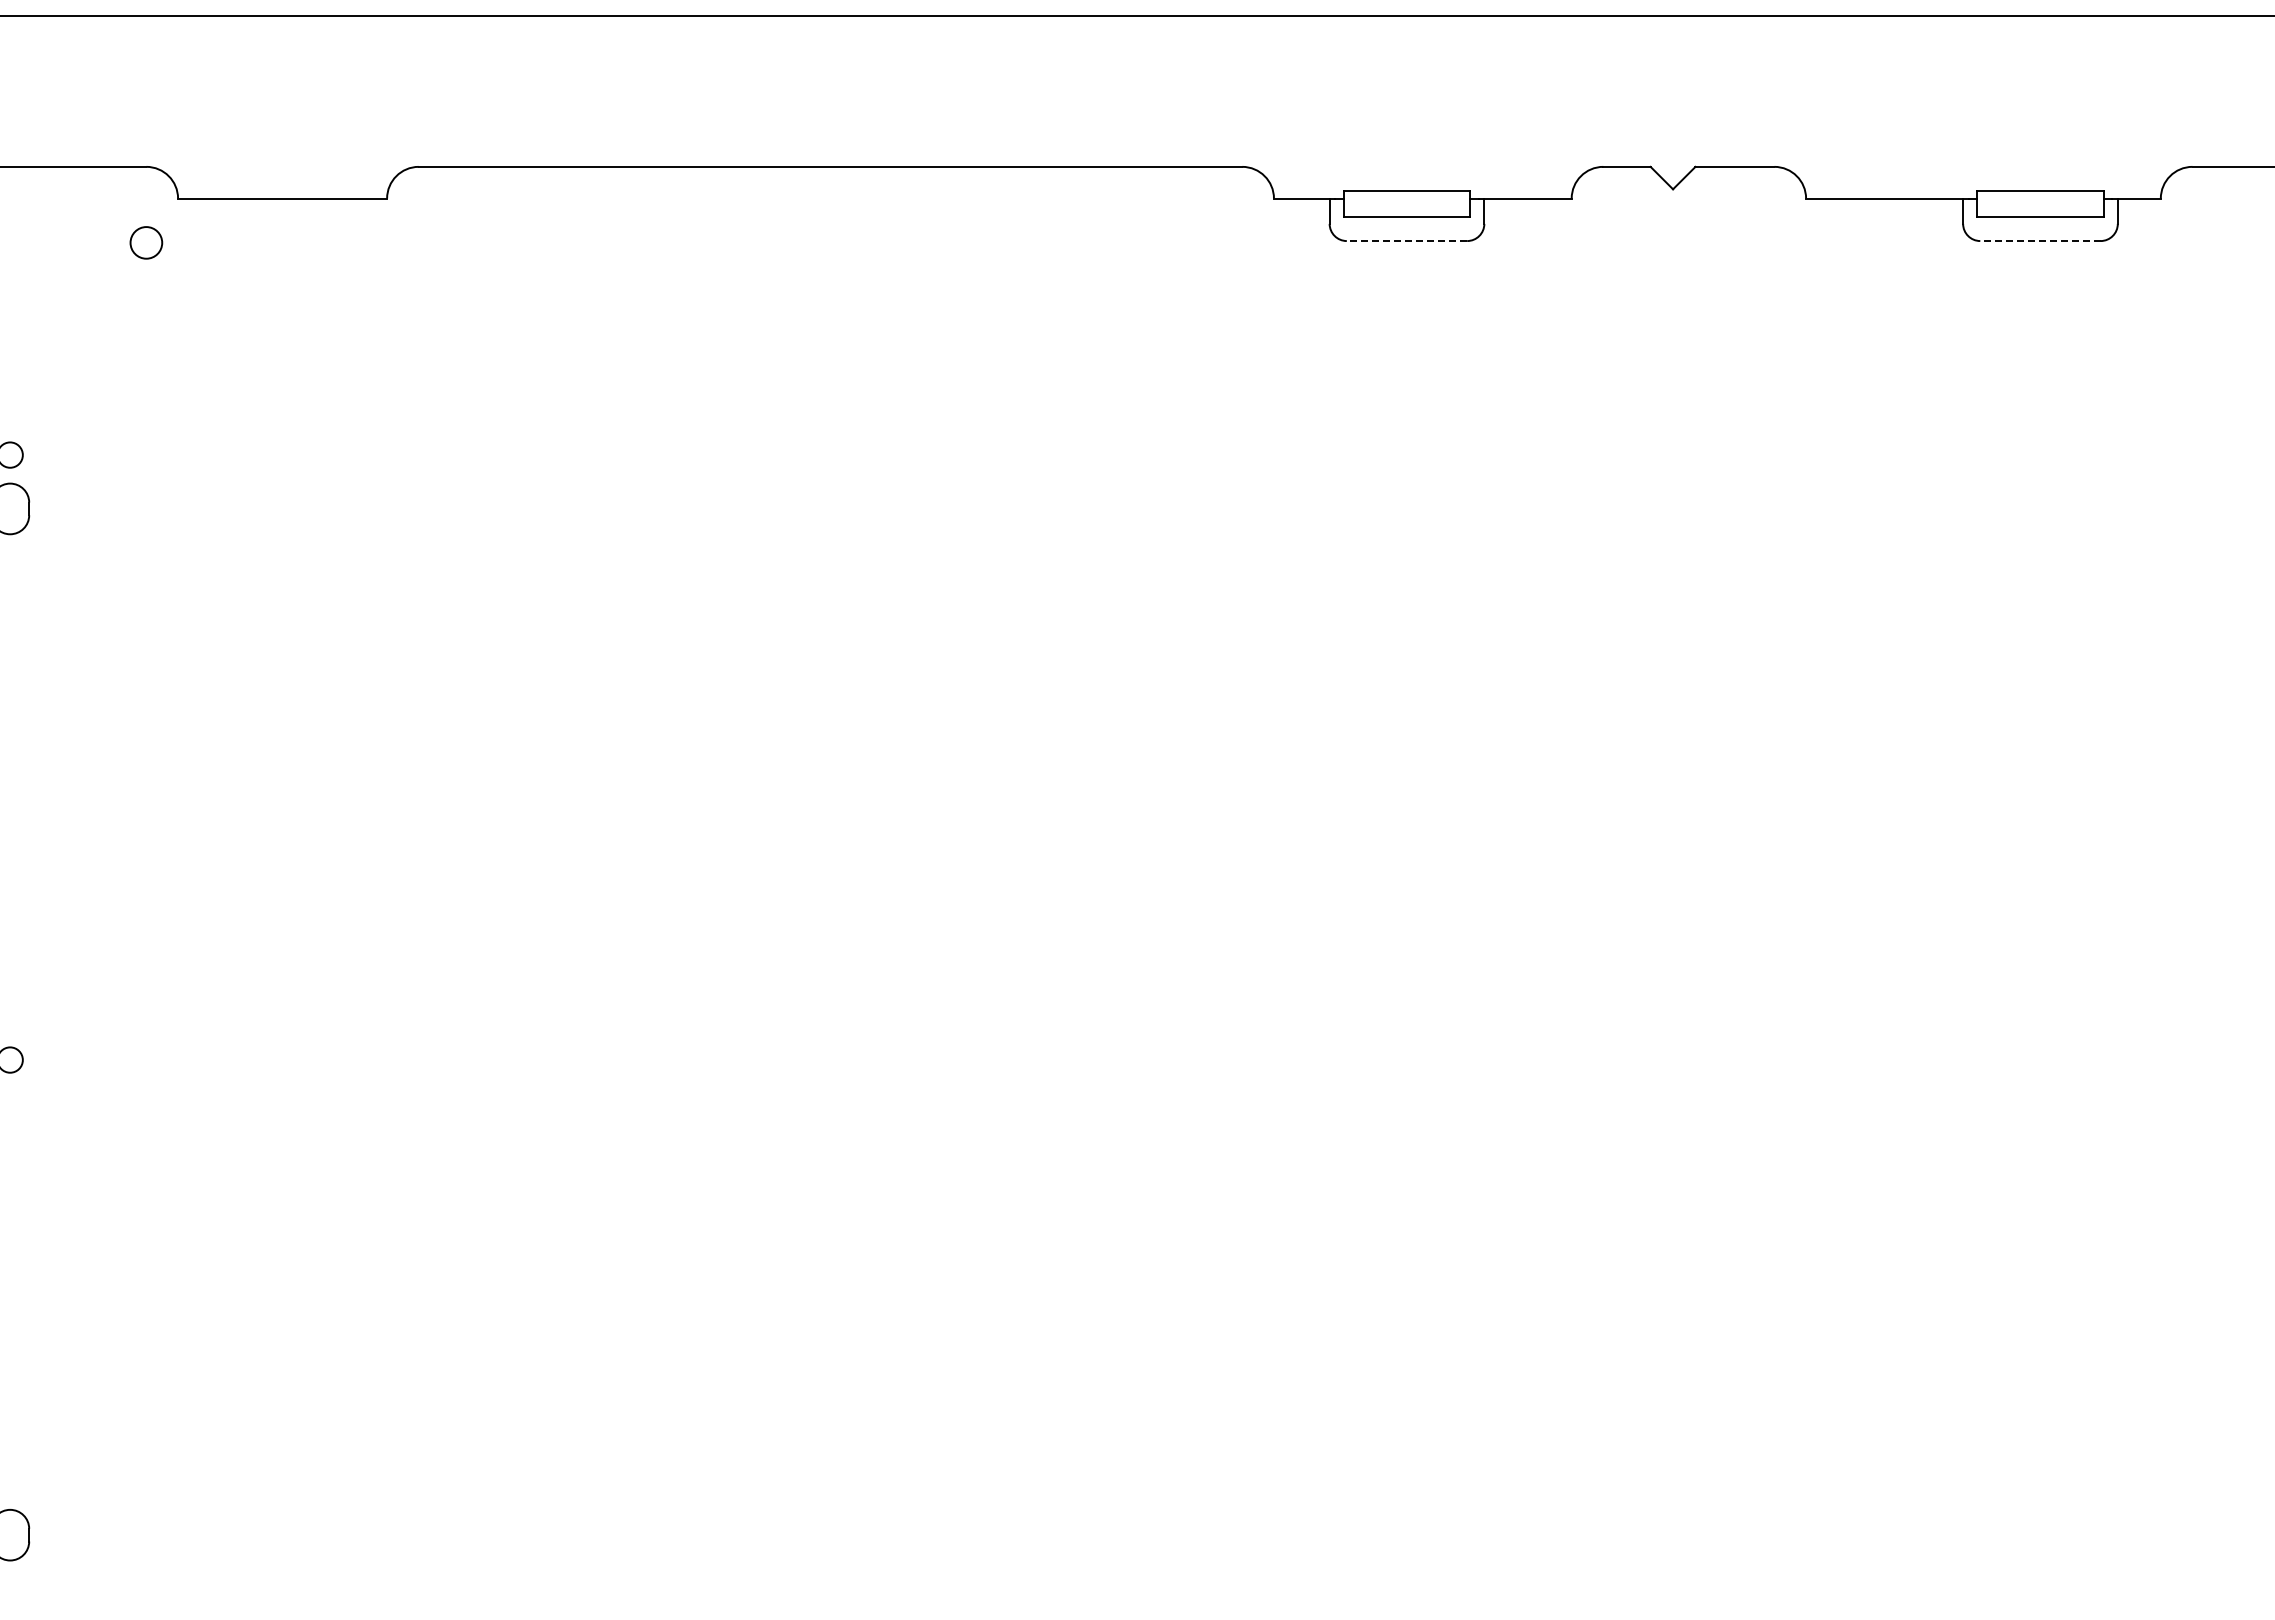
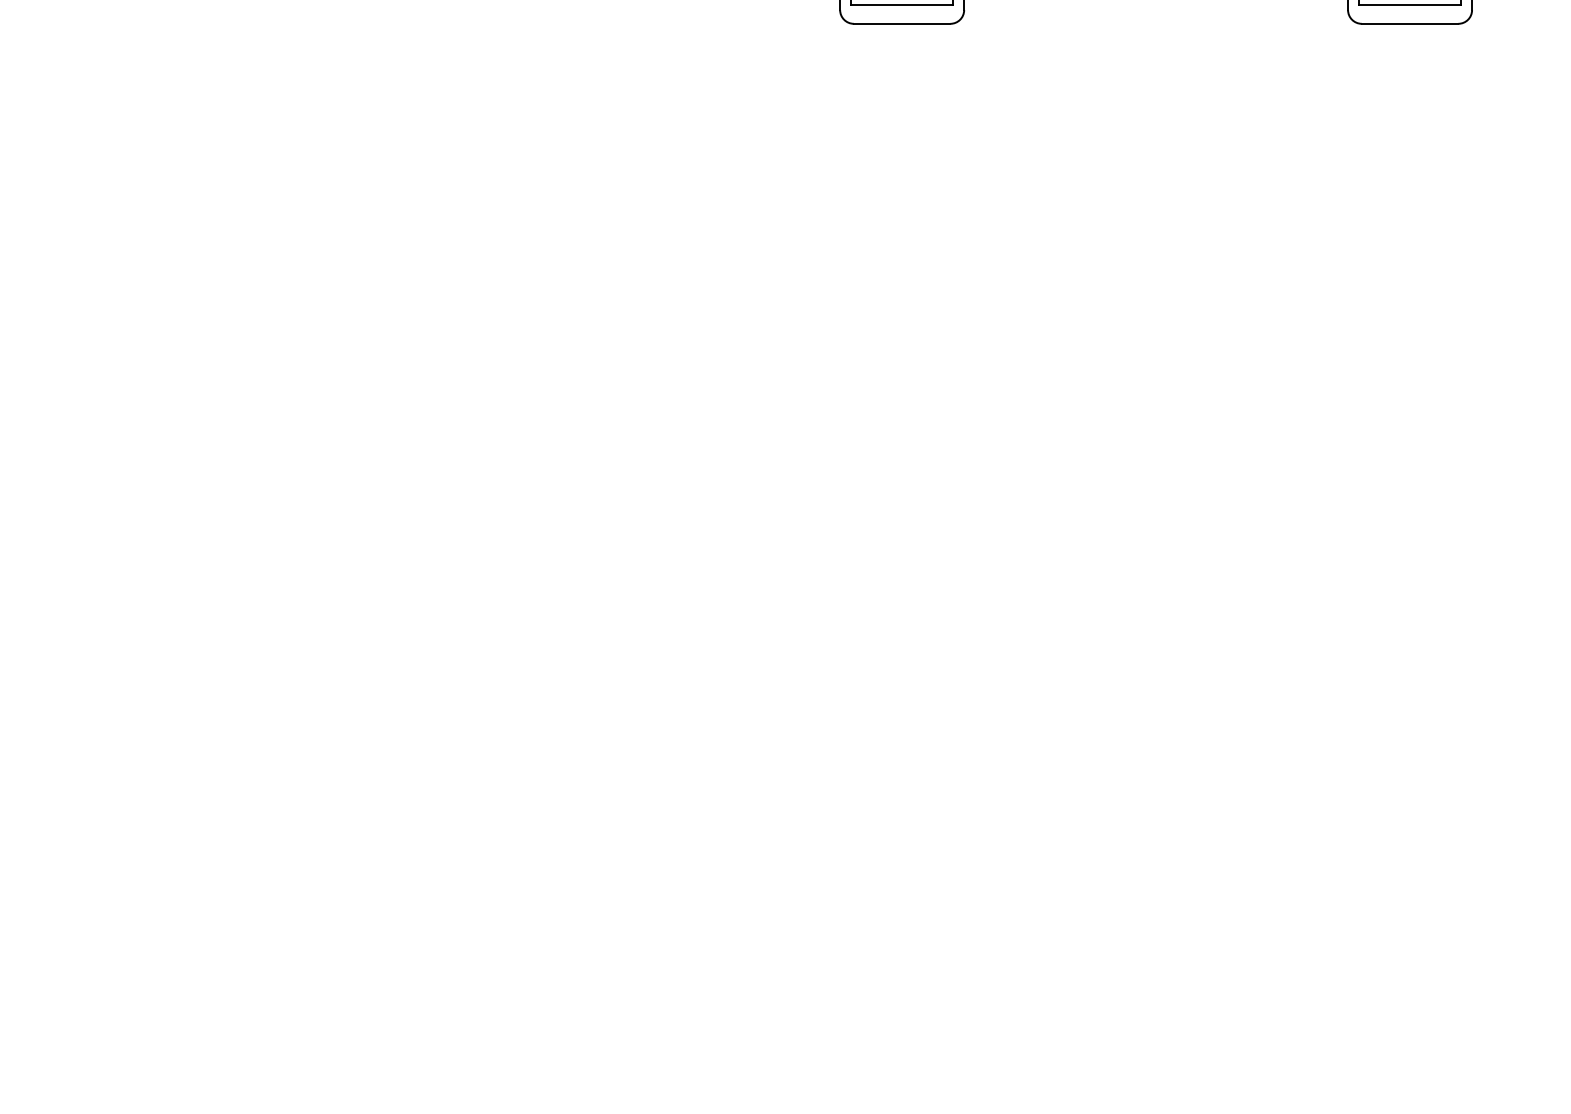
line: (1406, 241) -> (901, 24), dashed -> solid
line: (2039, 241) -> (1409, 24), dashed -> solid

